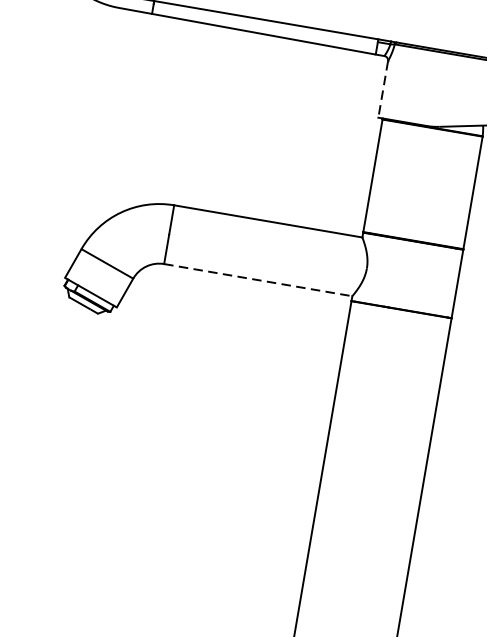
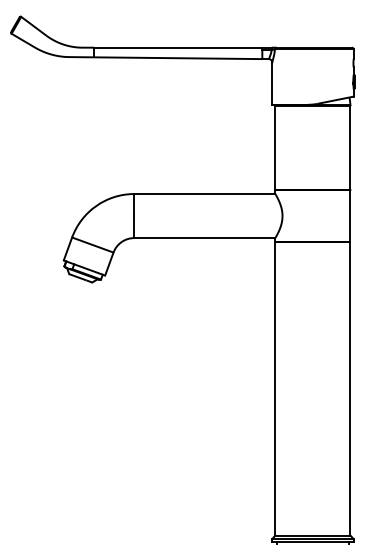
line: (383, 90) -> (272, 84), dashed -> solid
line: (257, 280) -> (204, 238), dashed -> solid

